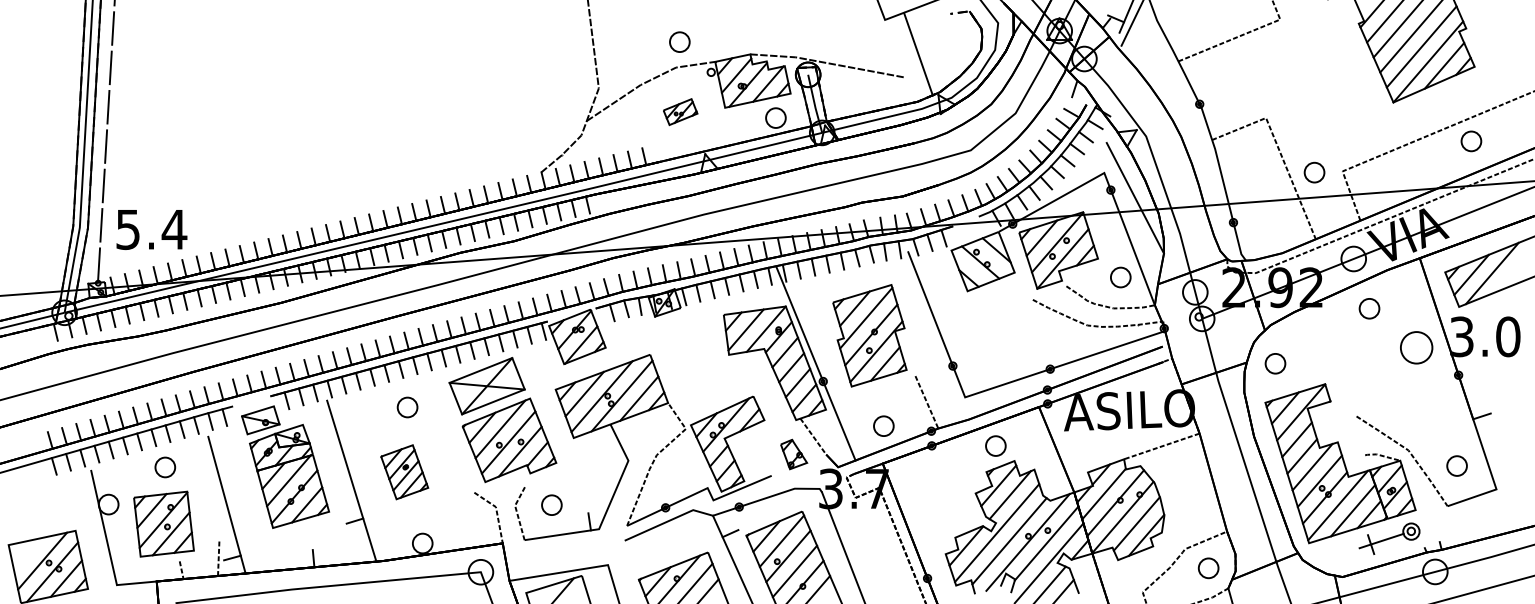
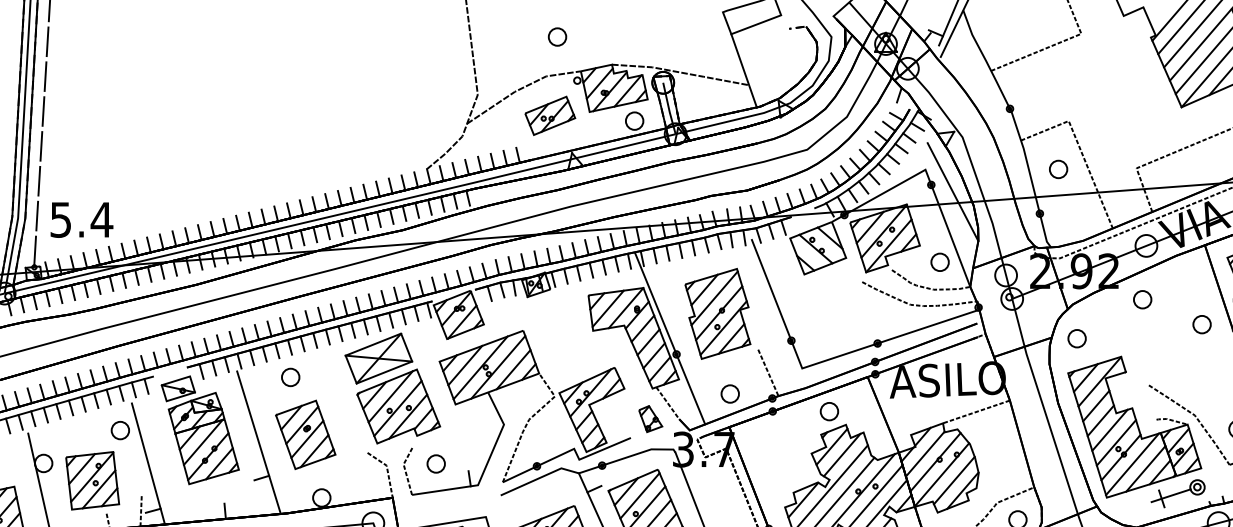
part: (679, 41) -> (557, 36), moved
line: (918, 53) -> (744, 70), moved
part: (680, 111) -> (550, 115), size x1.67
part: (1314, 172) -> (1058, 169), moved
part: (1369, 308) -> (1142, 299), moved
part: (1416, 347) -> (1202, 324), size x0.62
part: (407, 407) -> (290, 377), moved
part: (165, 467) -> (120, 430), moved
part: (404, 471) -> (305, 434), size x1.43

